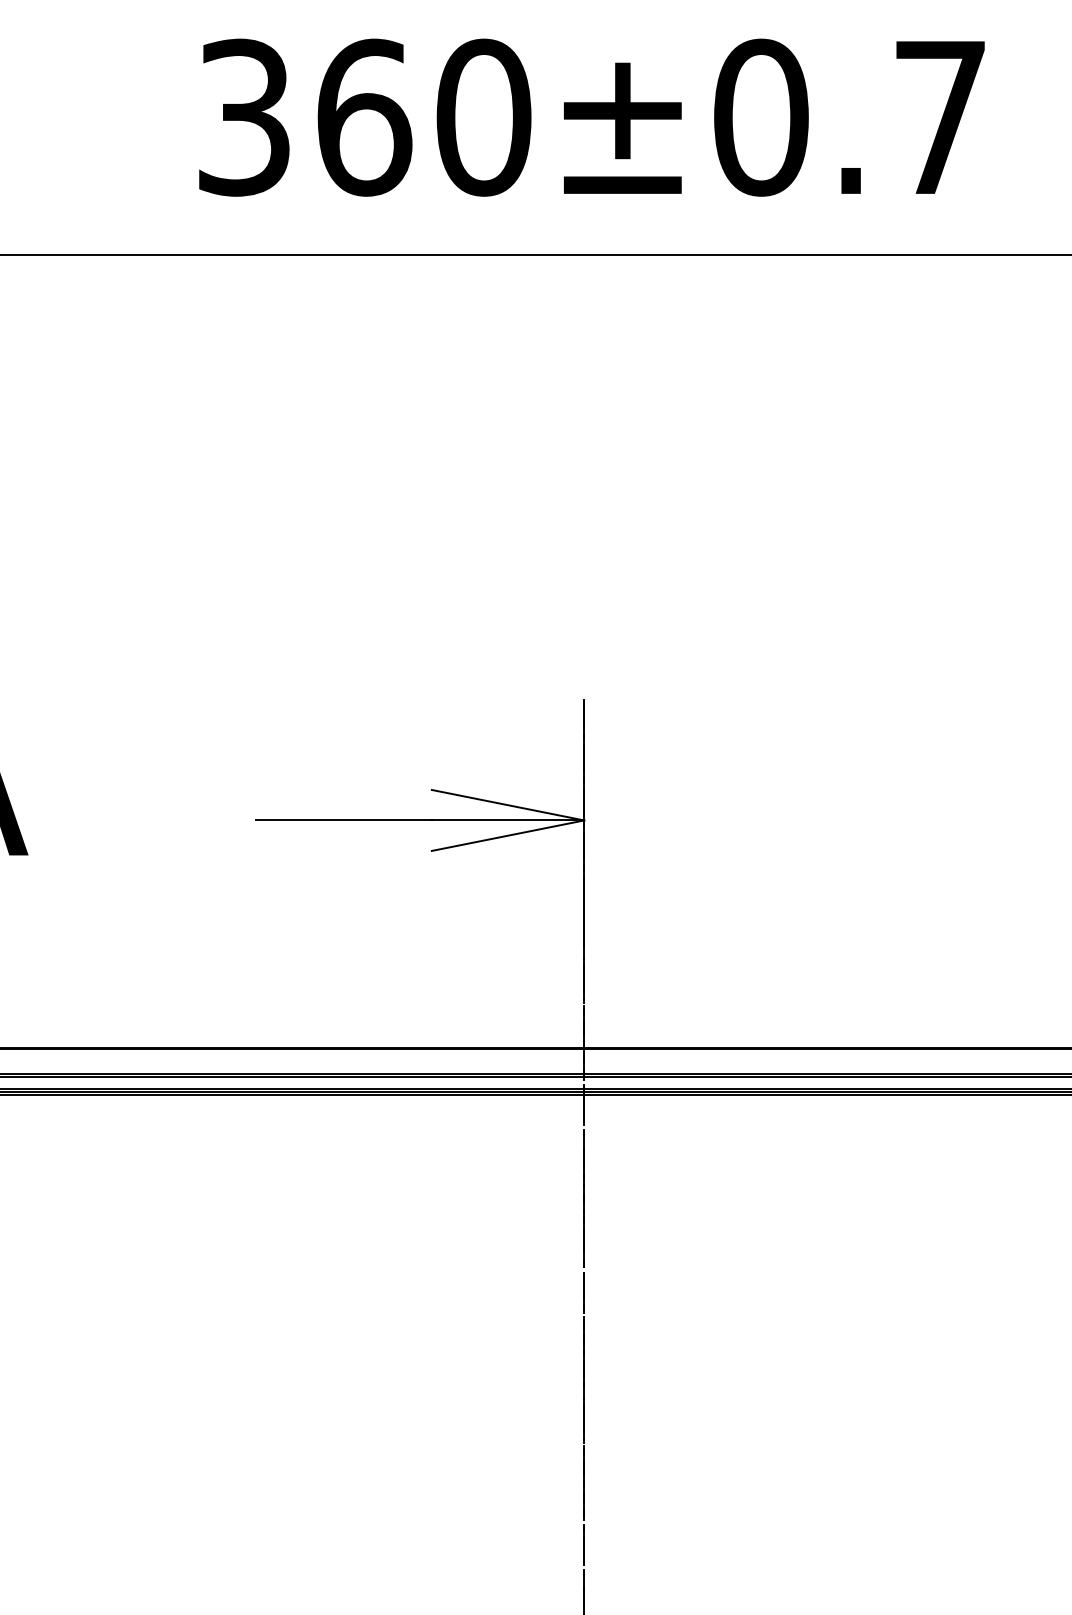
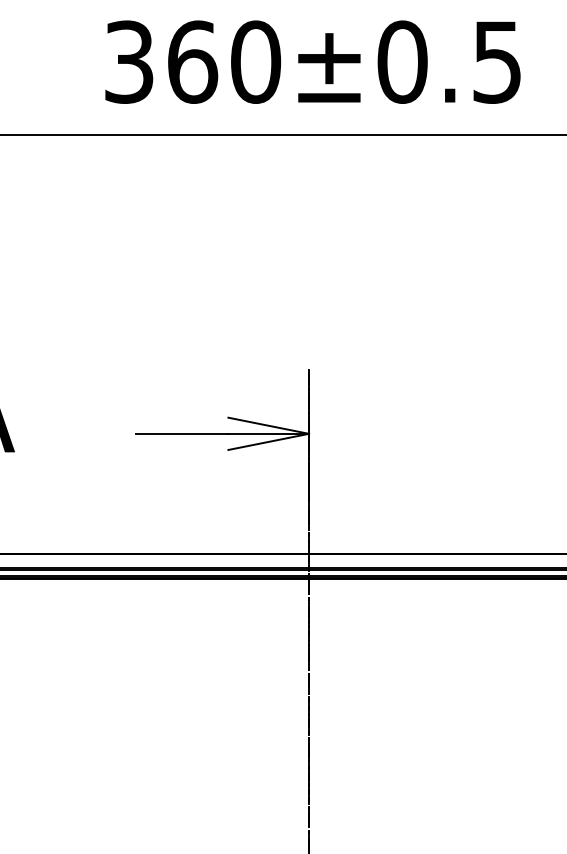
text: (938, 118) -> (496, 62), 360±0.7 -> 360±0.5

